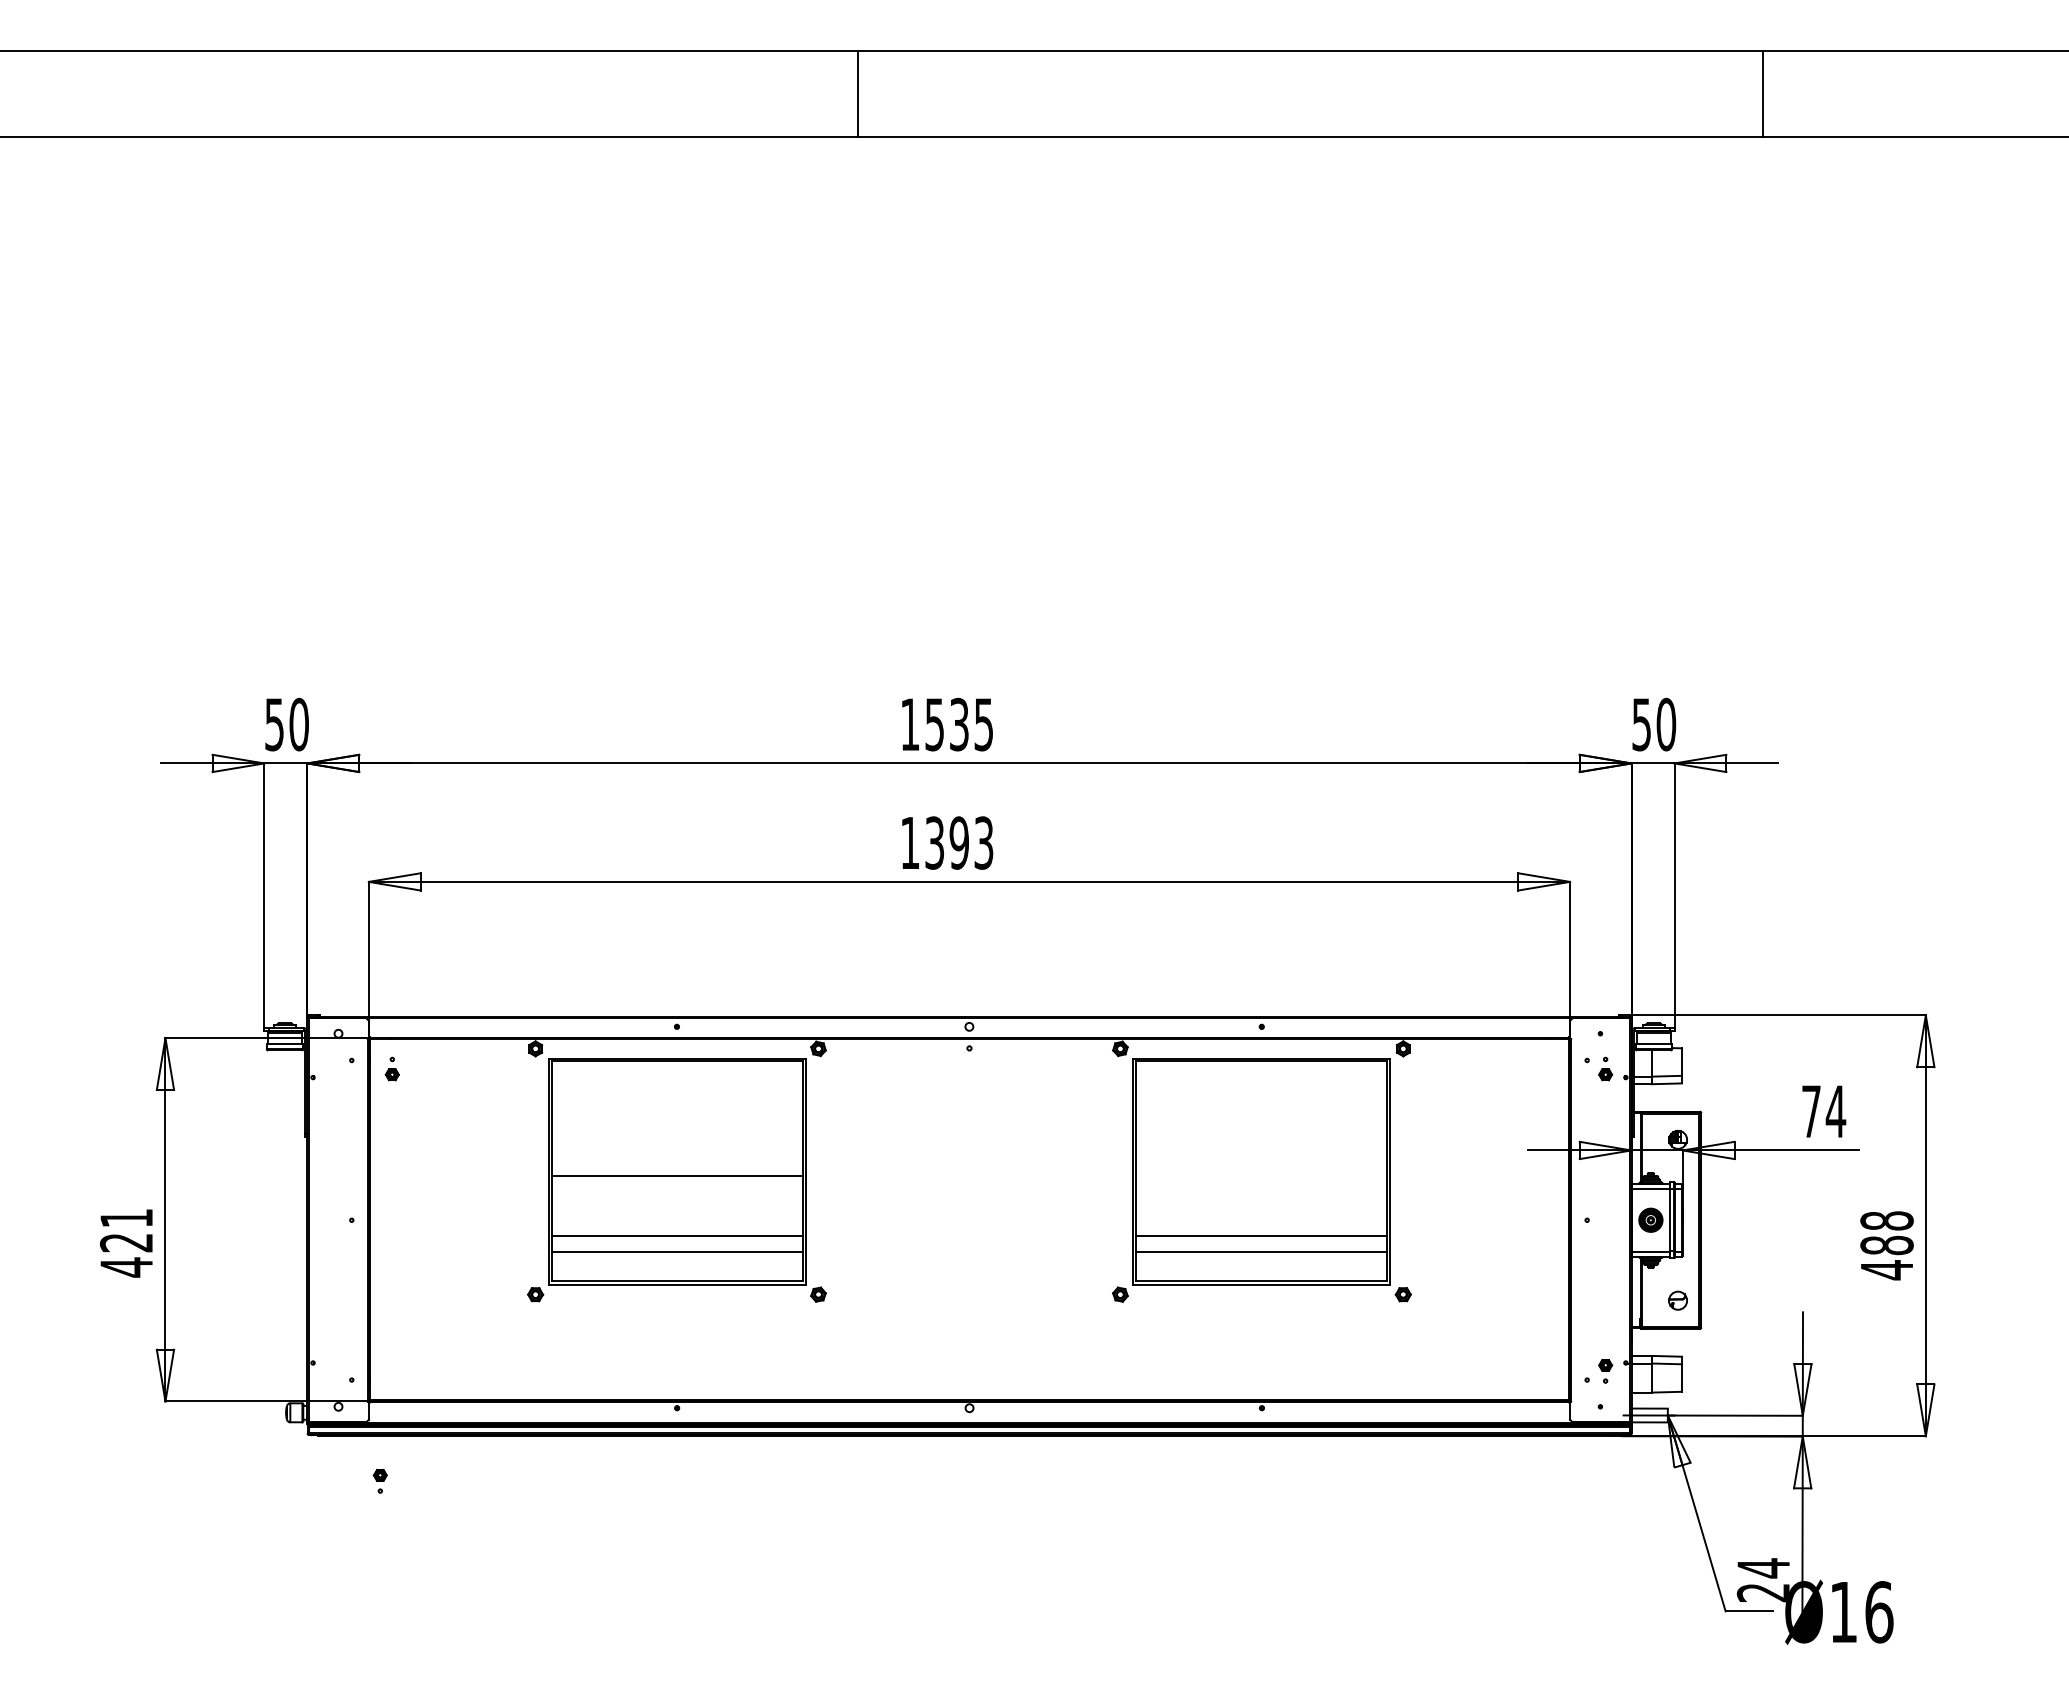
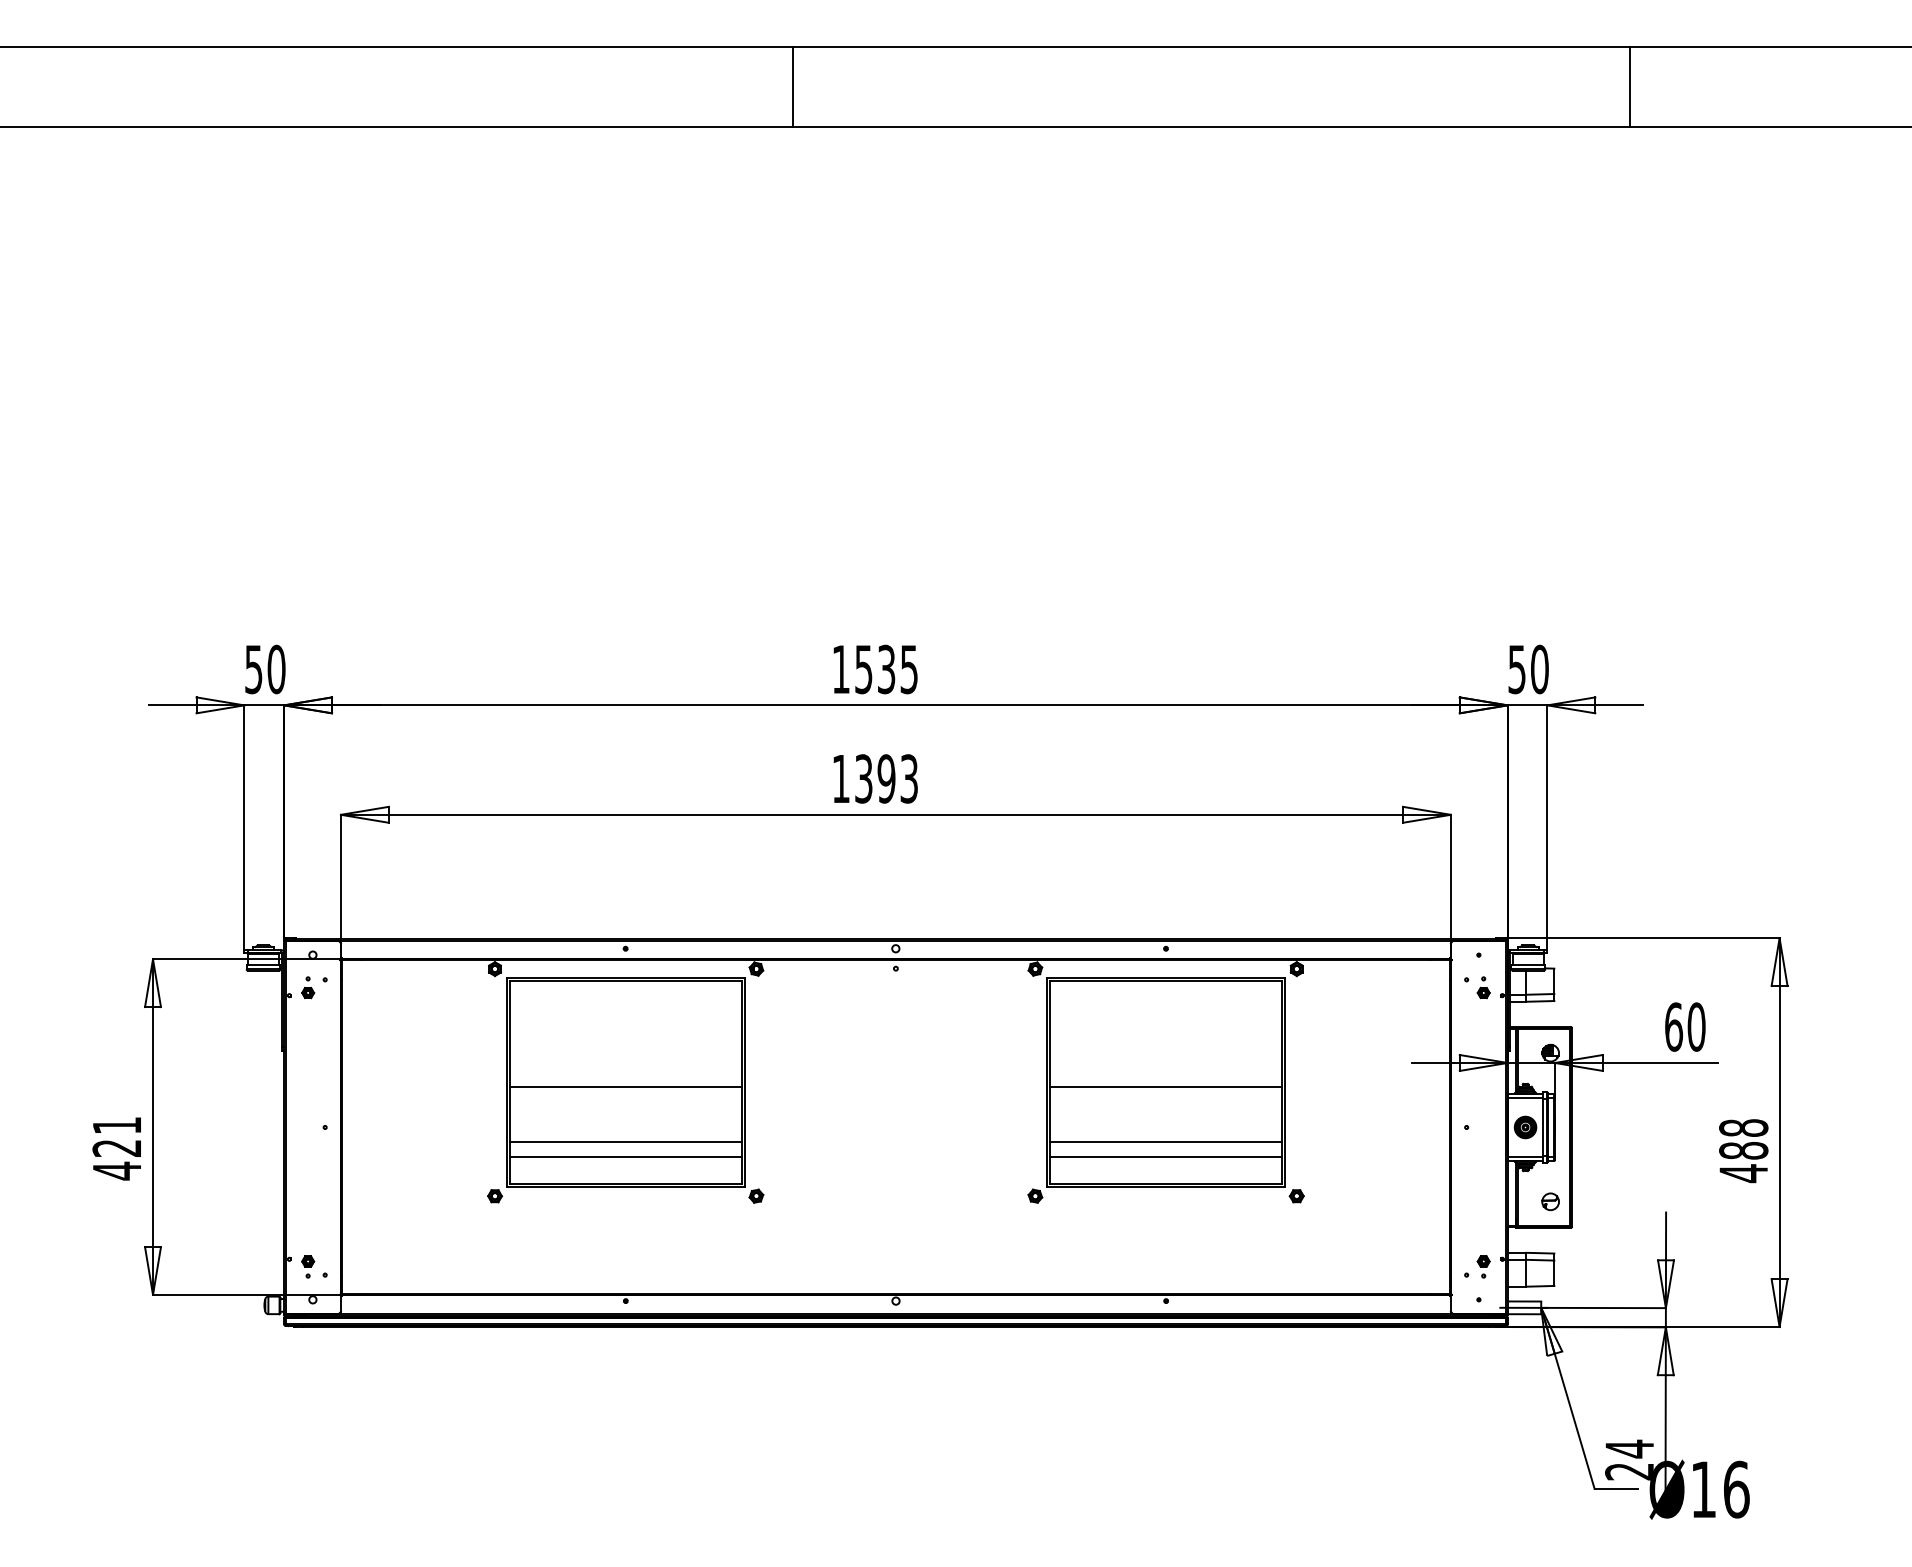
part: (391, 1068) -> (307, 987), moved
text: (1824, 1111) -> (1685, 1026), 74 -> 60
line: (1261, 1176) -> (1165, 1087), added
part: (379, 1481) -> (307, 1267), moved

